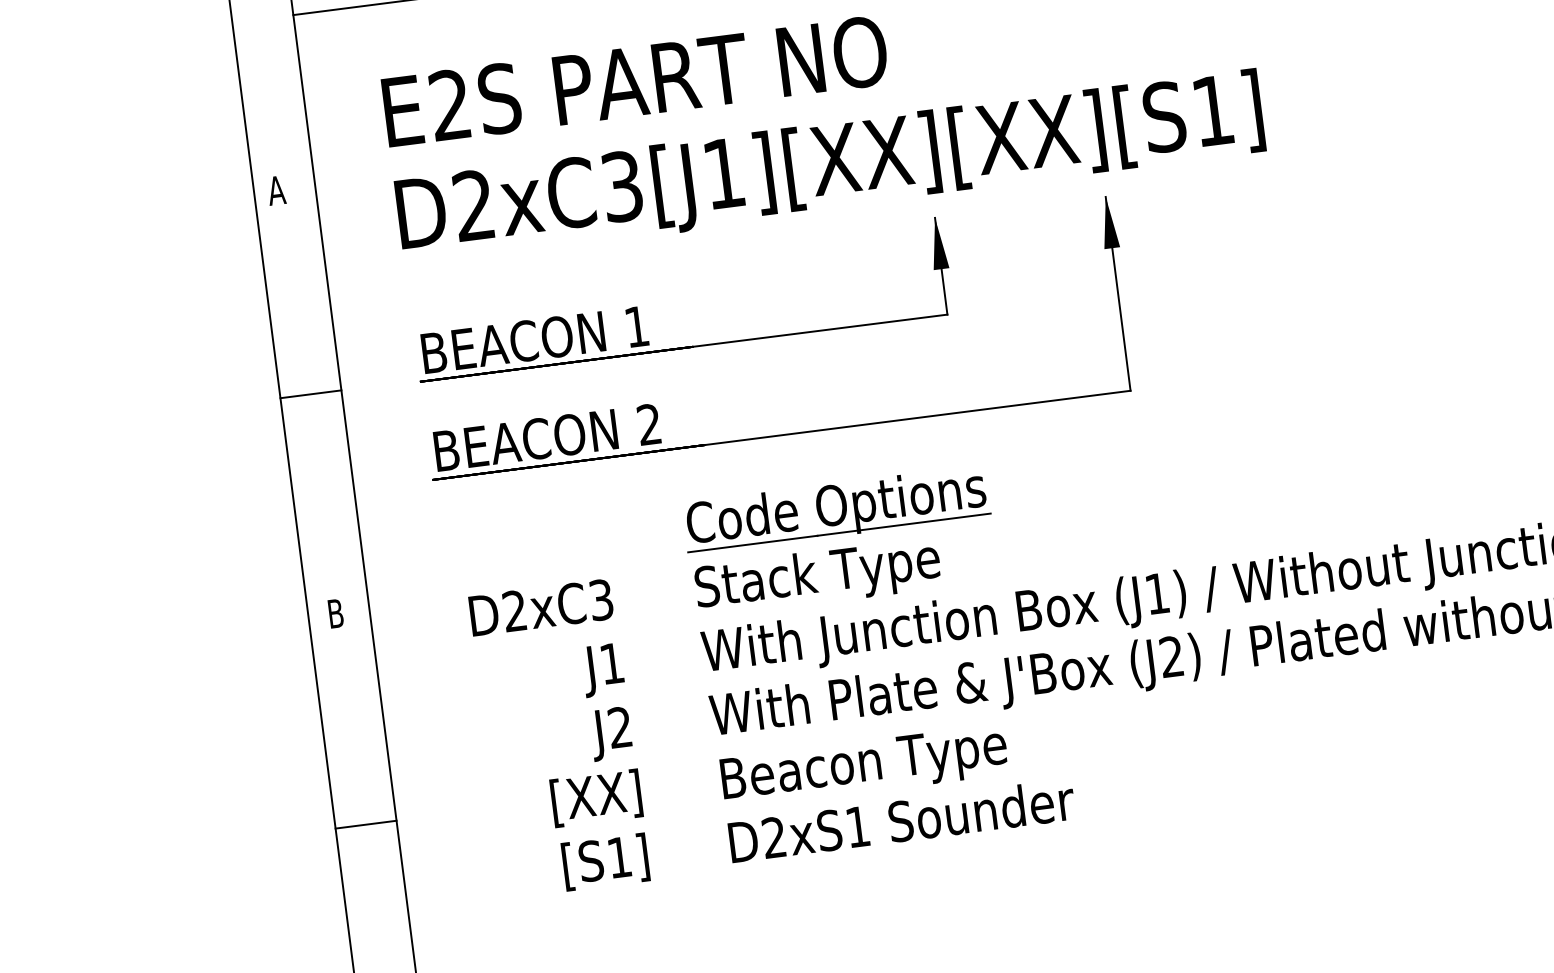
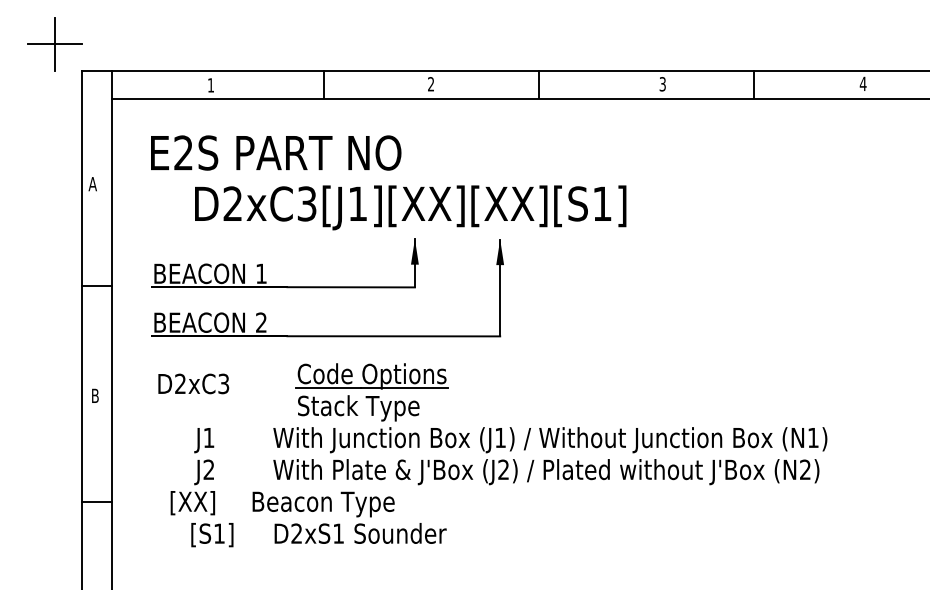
text: (830, 167) -> (410, 207), moved
part: (839, 542) -> (371, 392), moved
text: (540, 606) -> (193, 383), moved
text: (587, 735) -> (192, 471), moved
text: (864, 766) -> (323, 504), moved

